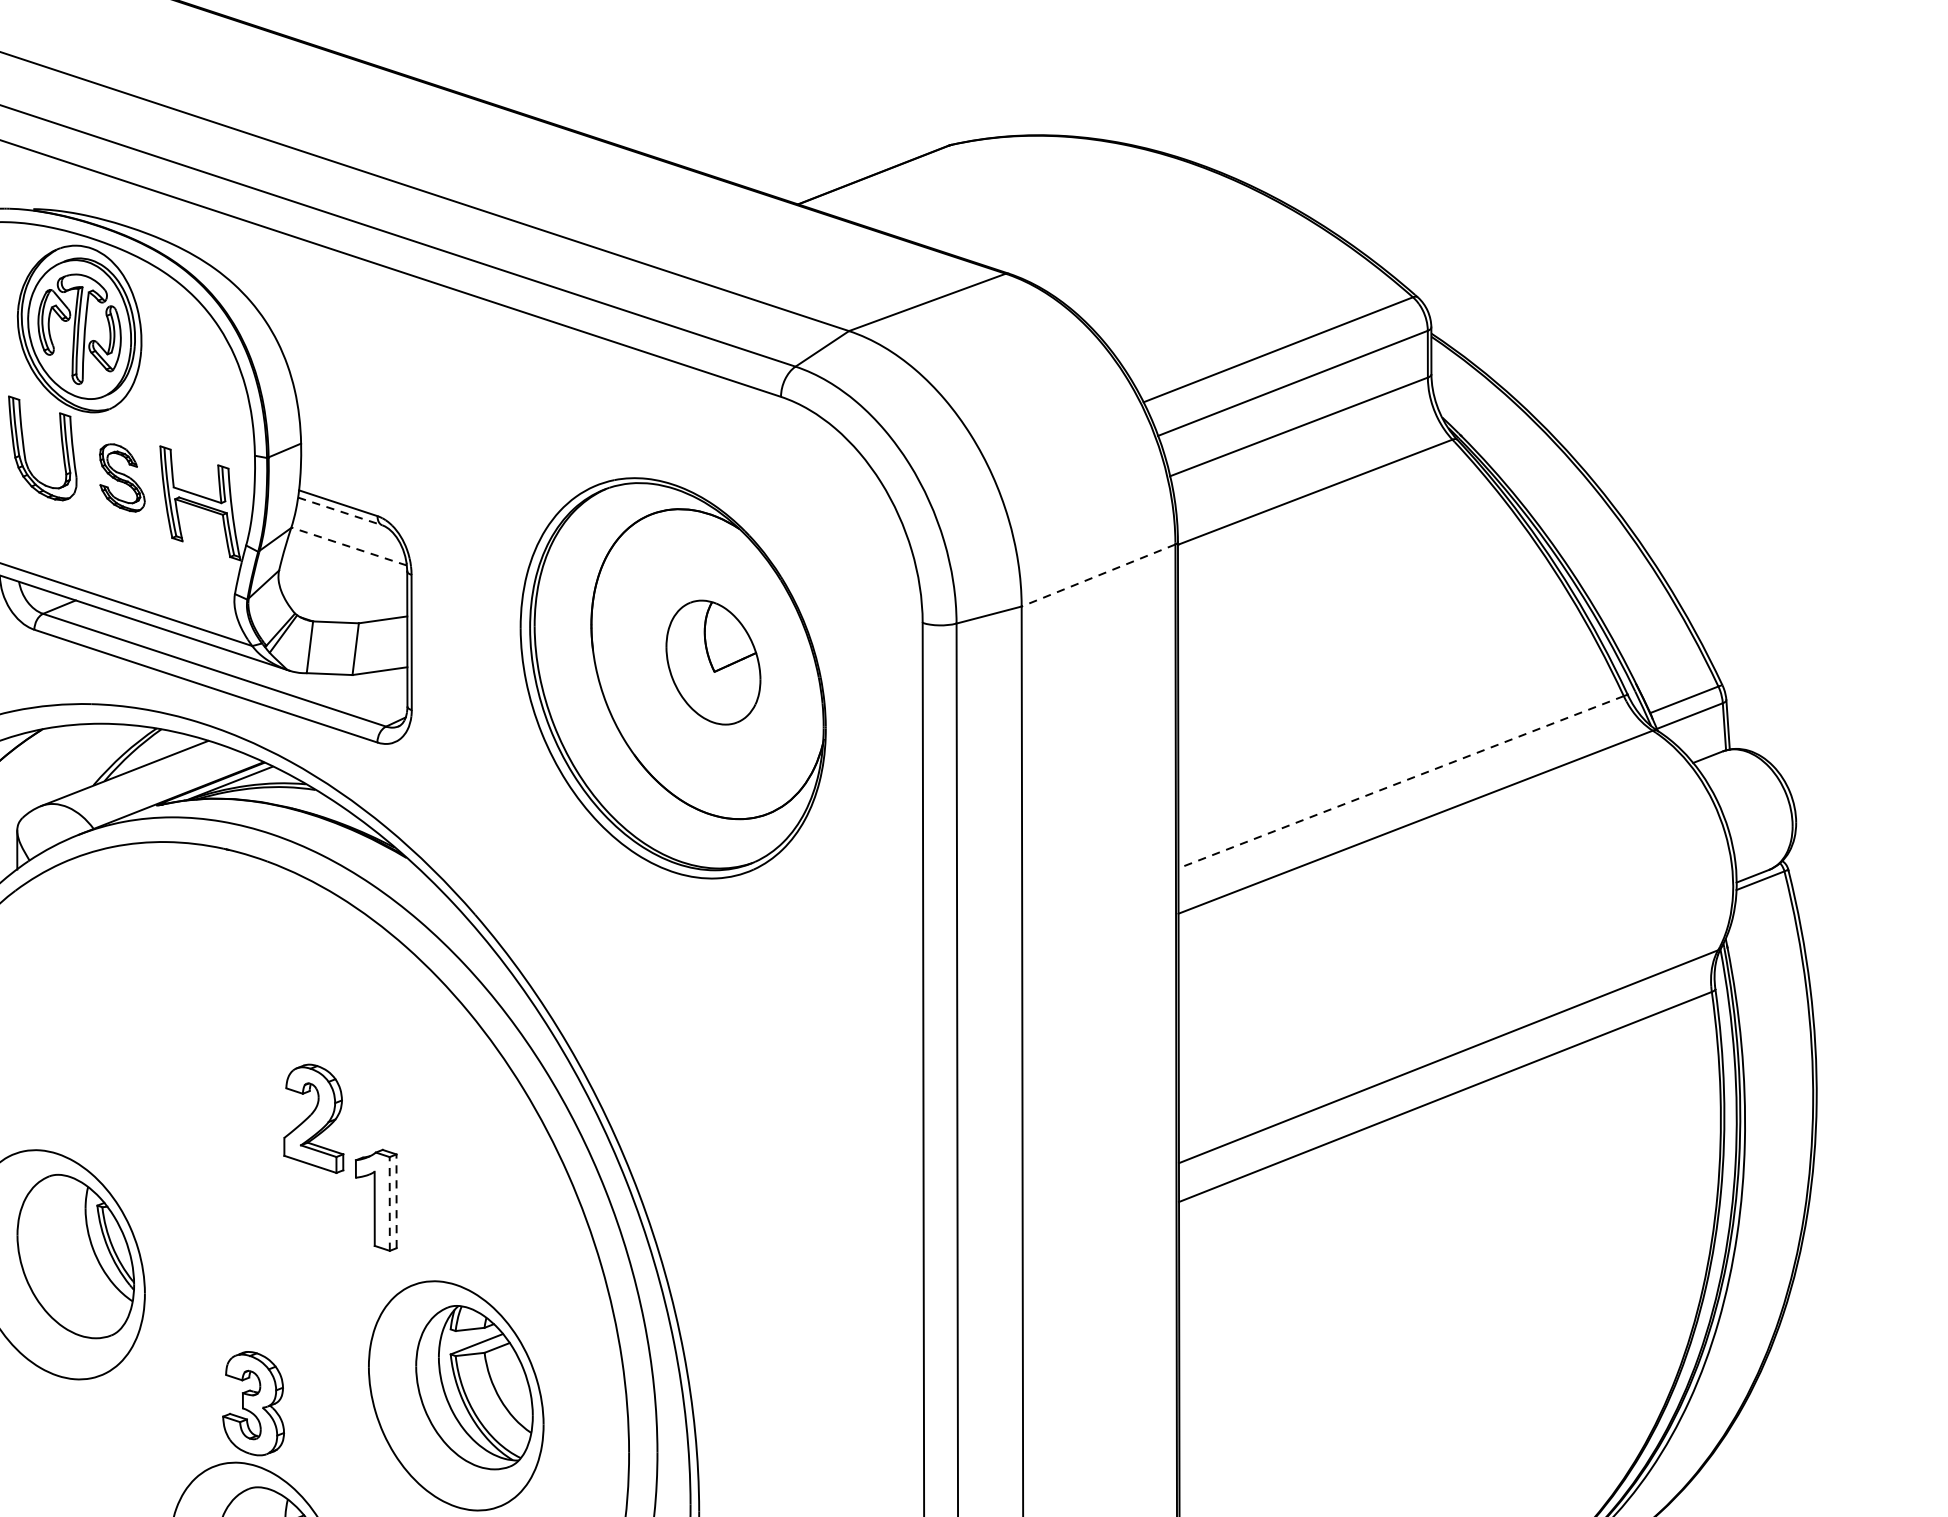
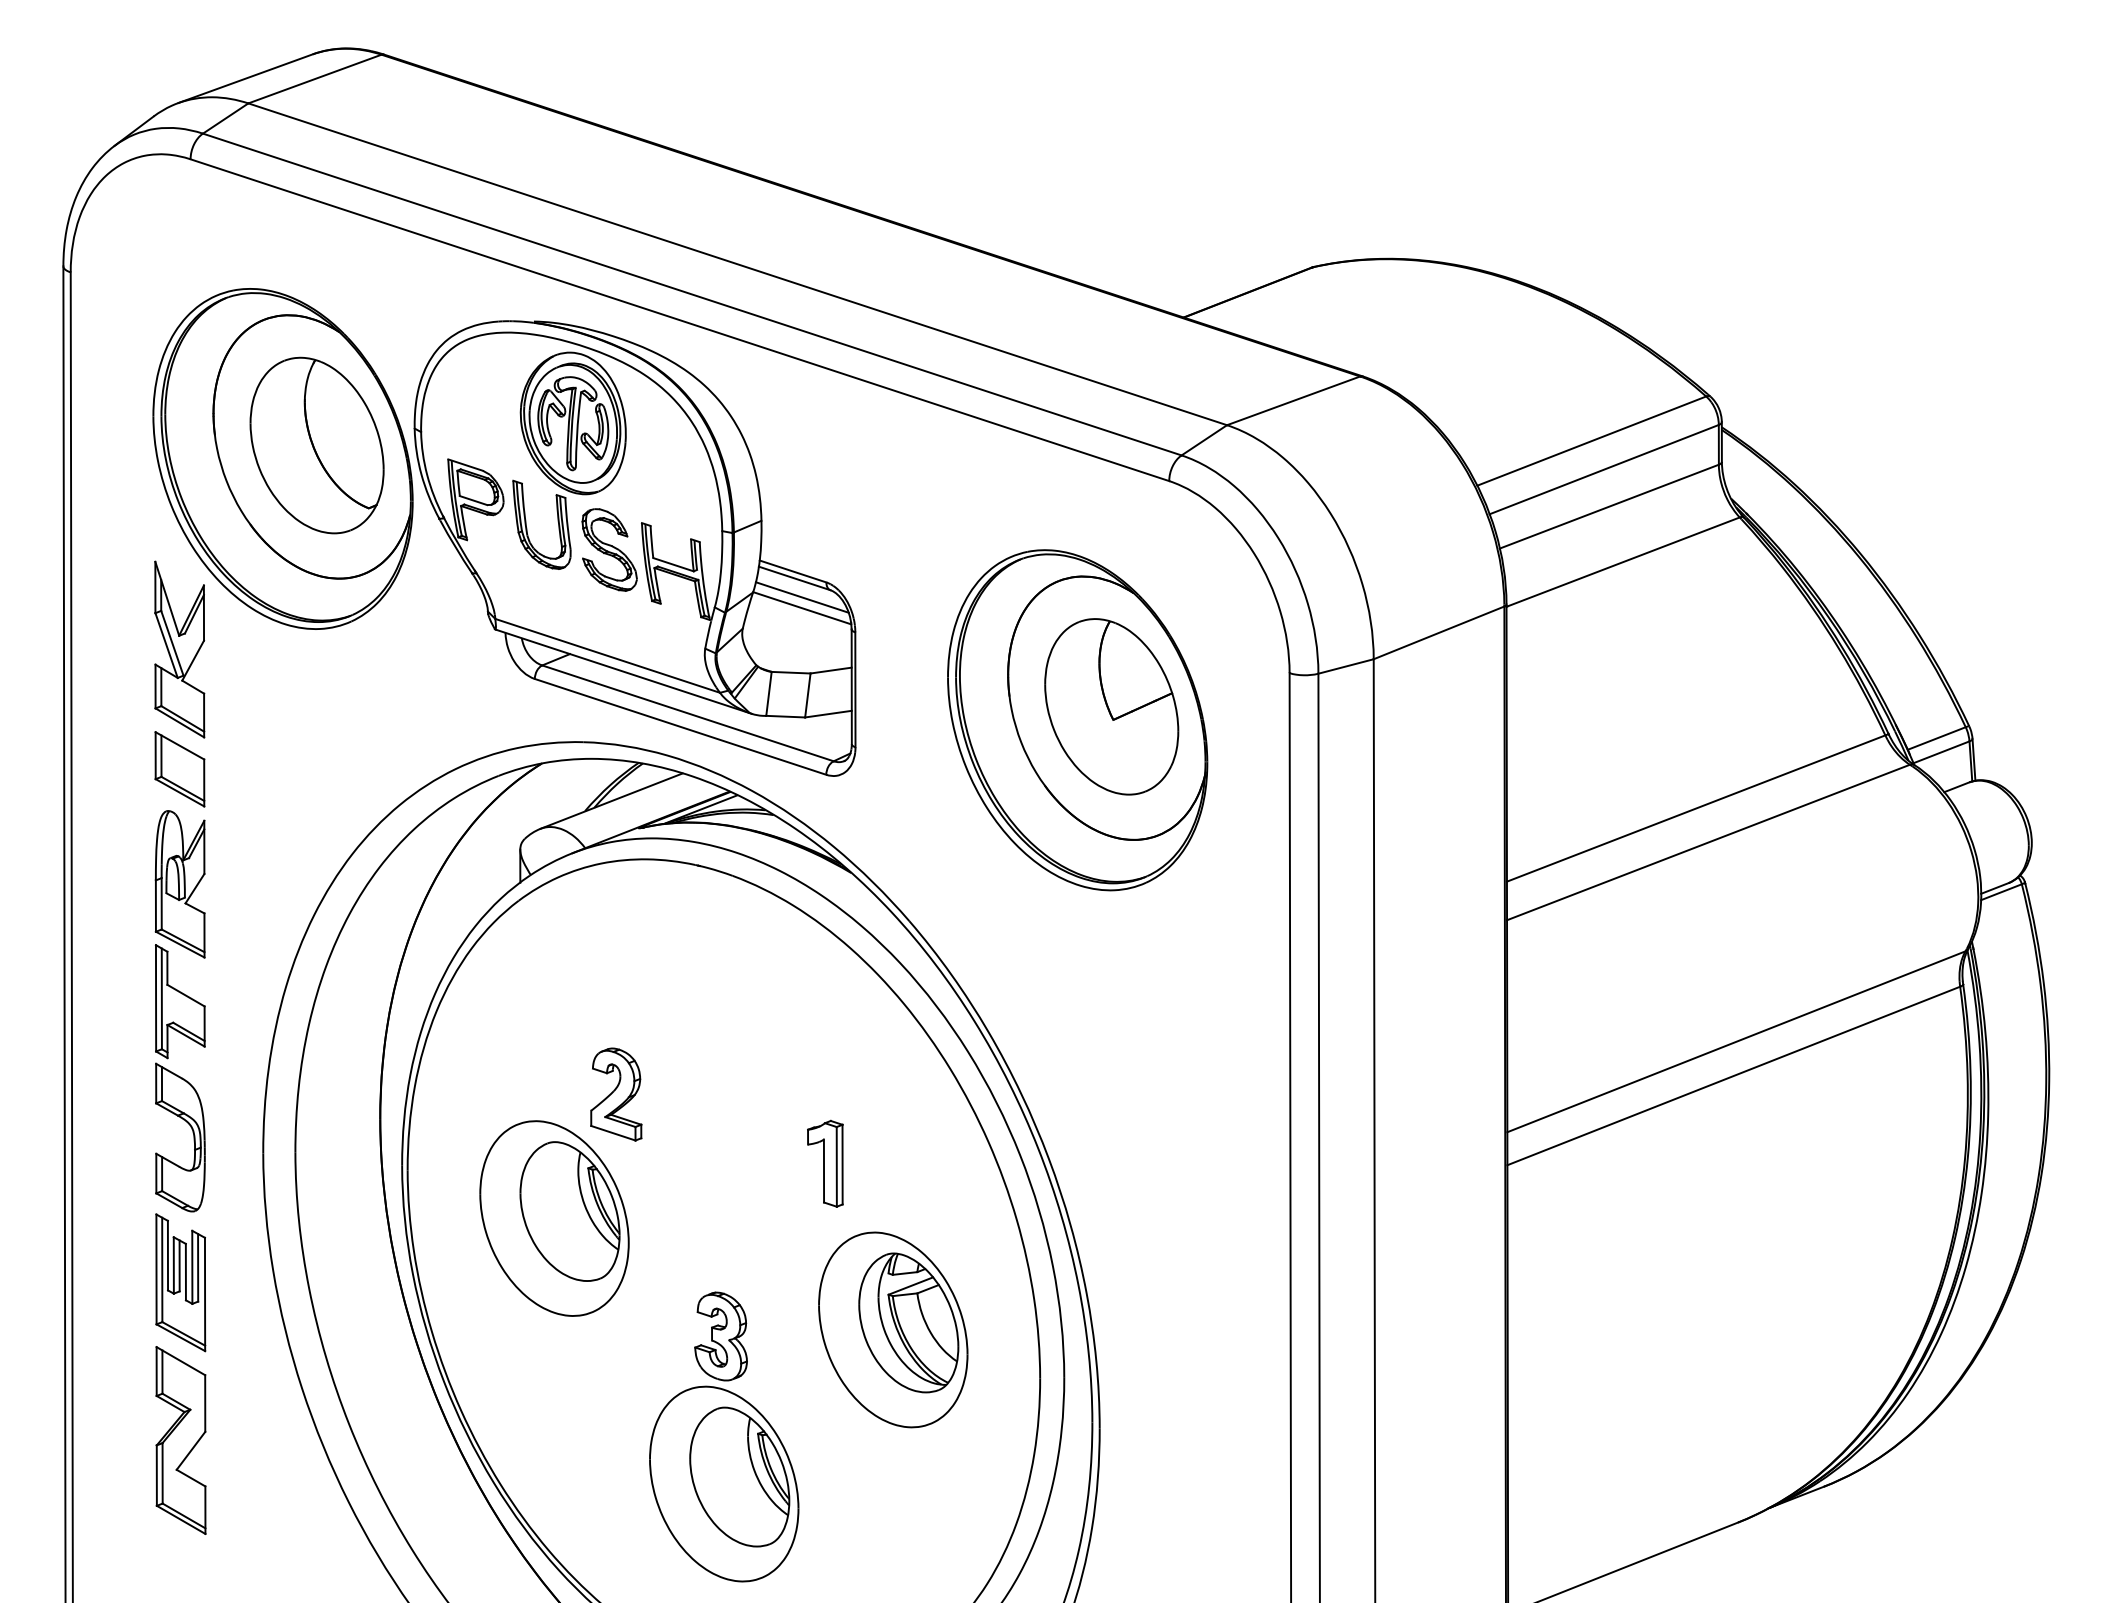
part: (122, 477) -> (609, 549), size x1.43
line: (339, 511) -> (794, 578), dashed -> solid
line: (348, 533) -> (801, 597), added
line: (349, 546) -> (802, 608), dashed -> solid
line: (1097, 576) -> (1438, 633), dashed -> solid
part: (713, 662) -> (1111, 706), size x1.67
line: (1401, 782) -> (1696, 808), dashed -> solid
part: (314, 1118) -> (616, 1094), moved
line: (396, 1201) -> (842, 1164), dashed -> solid
line: (389, 1203) -> (836, 1166), dashed -> solid

